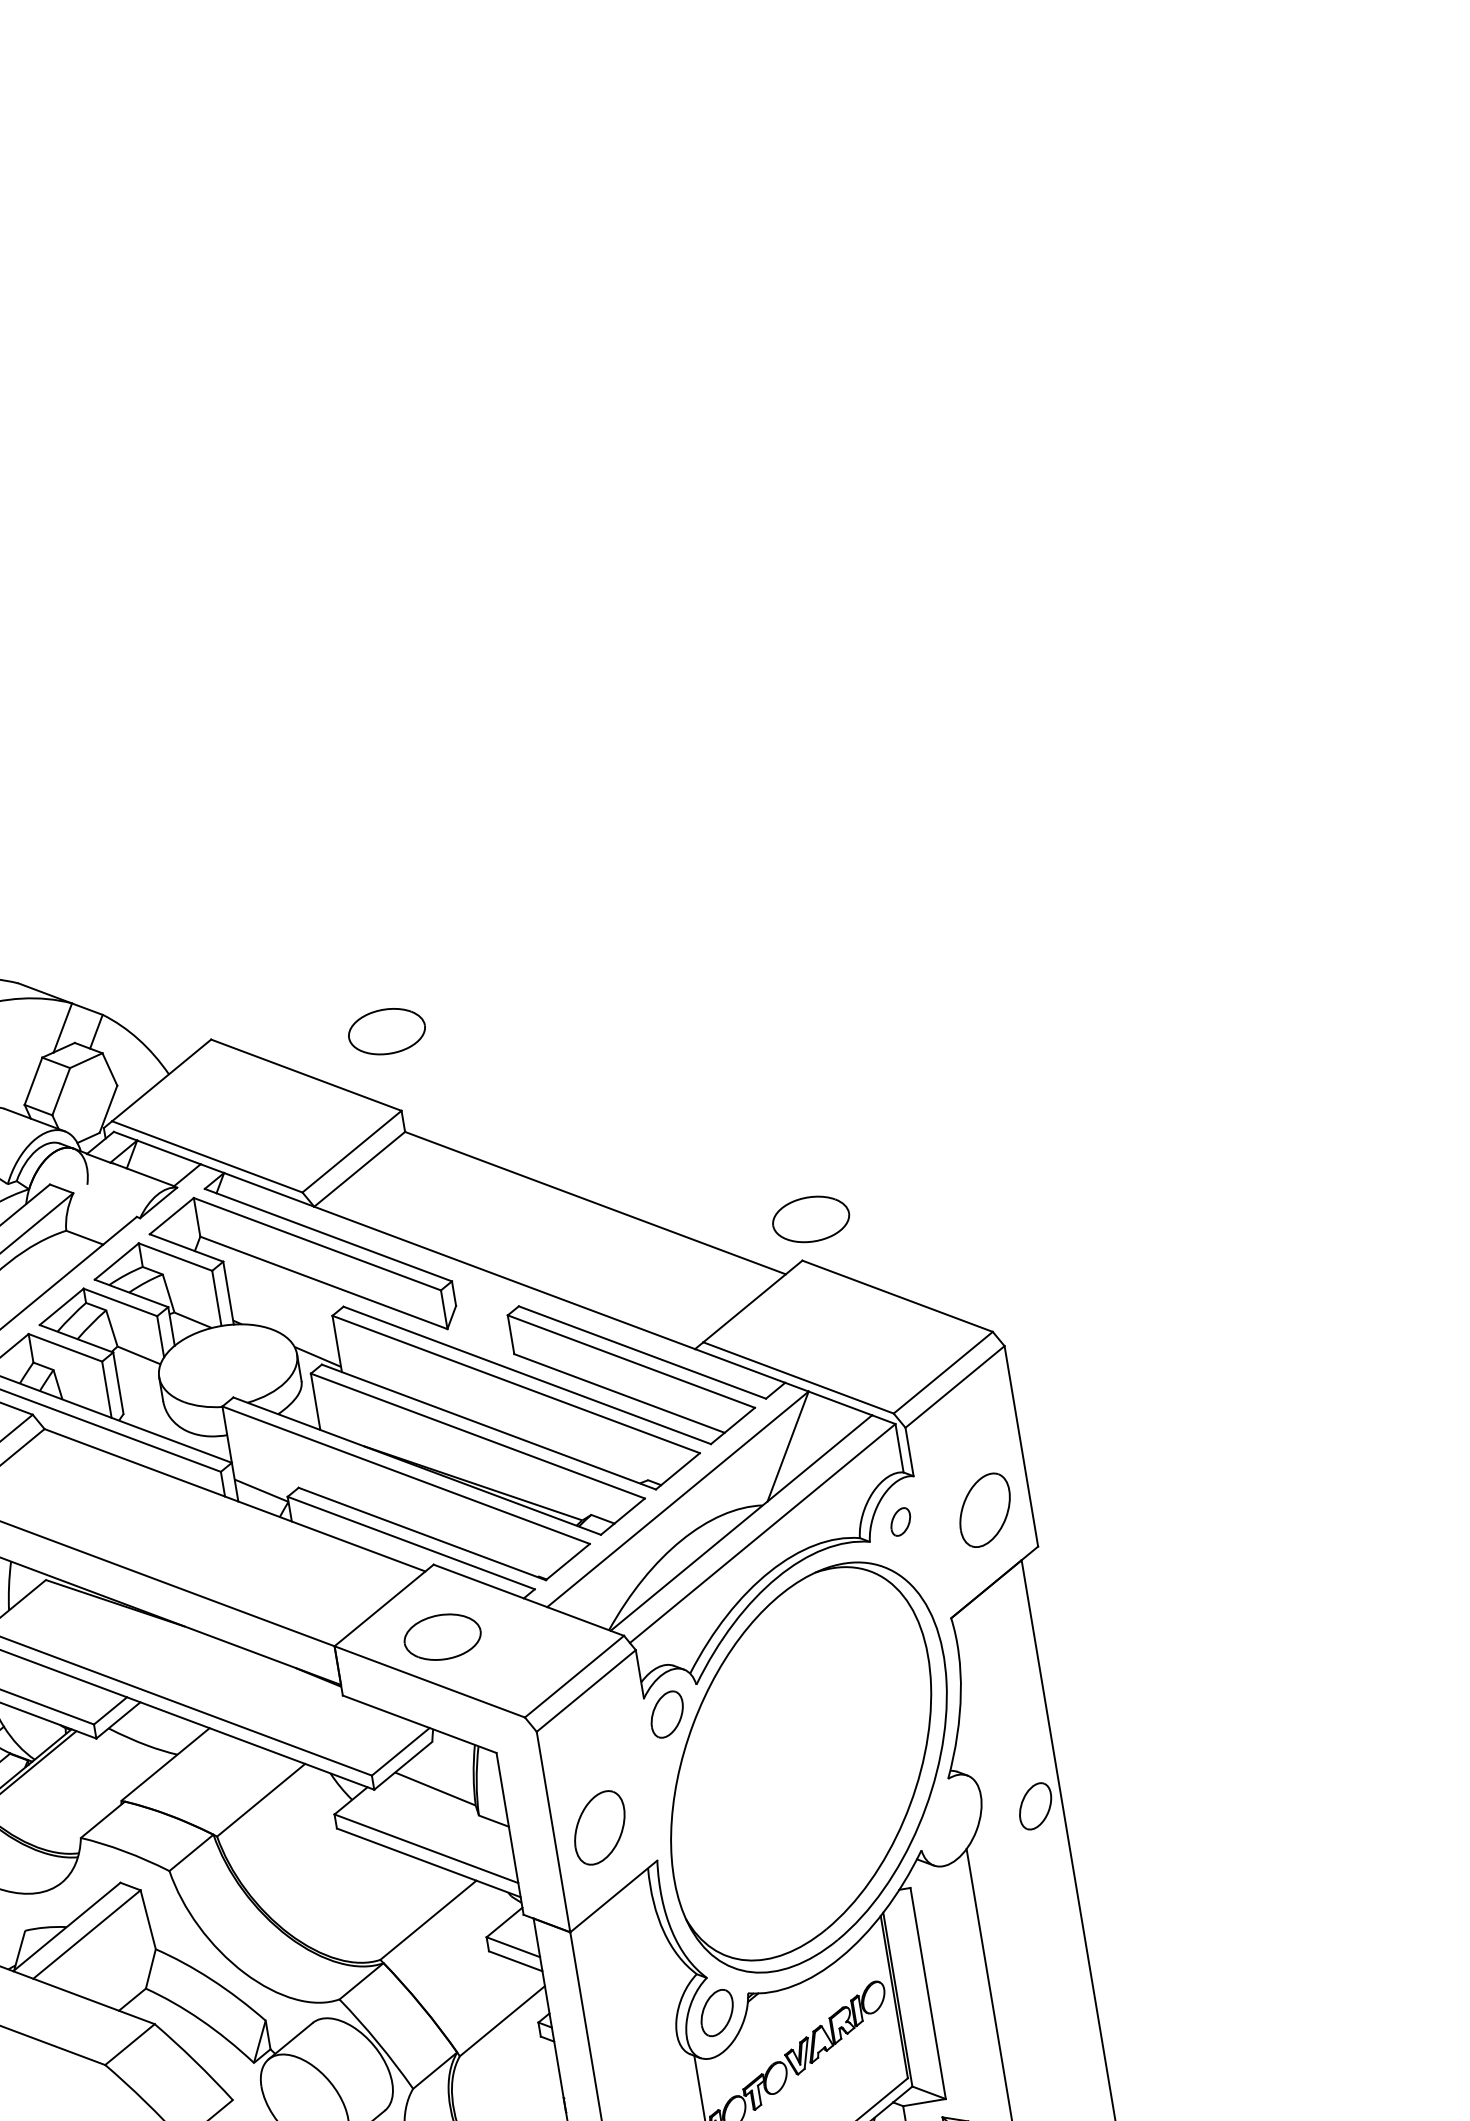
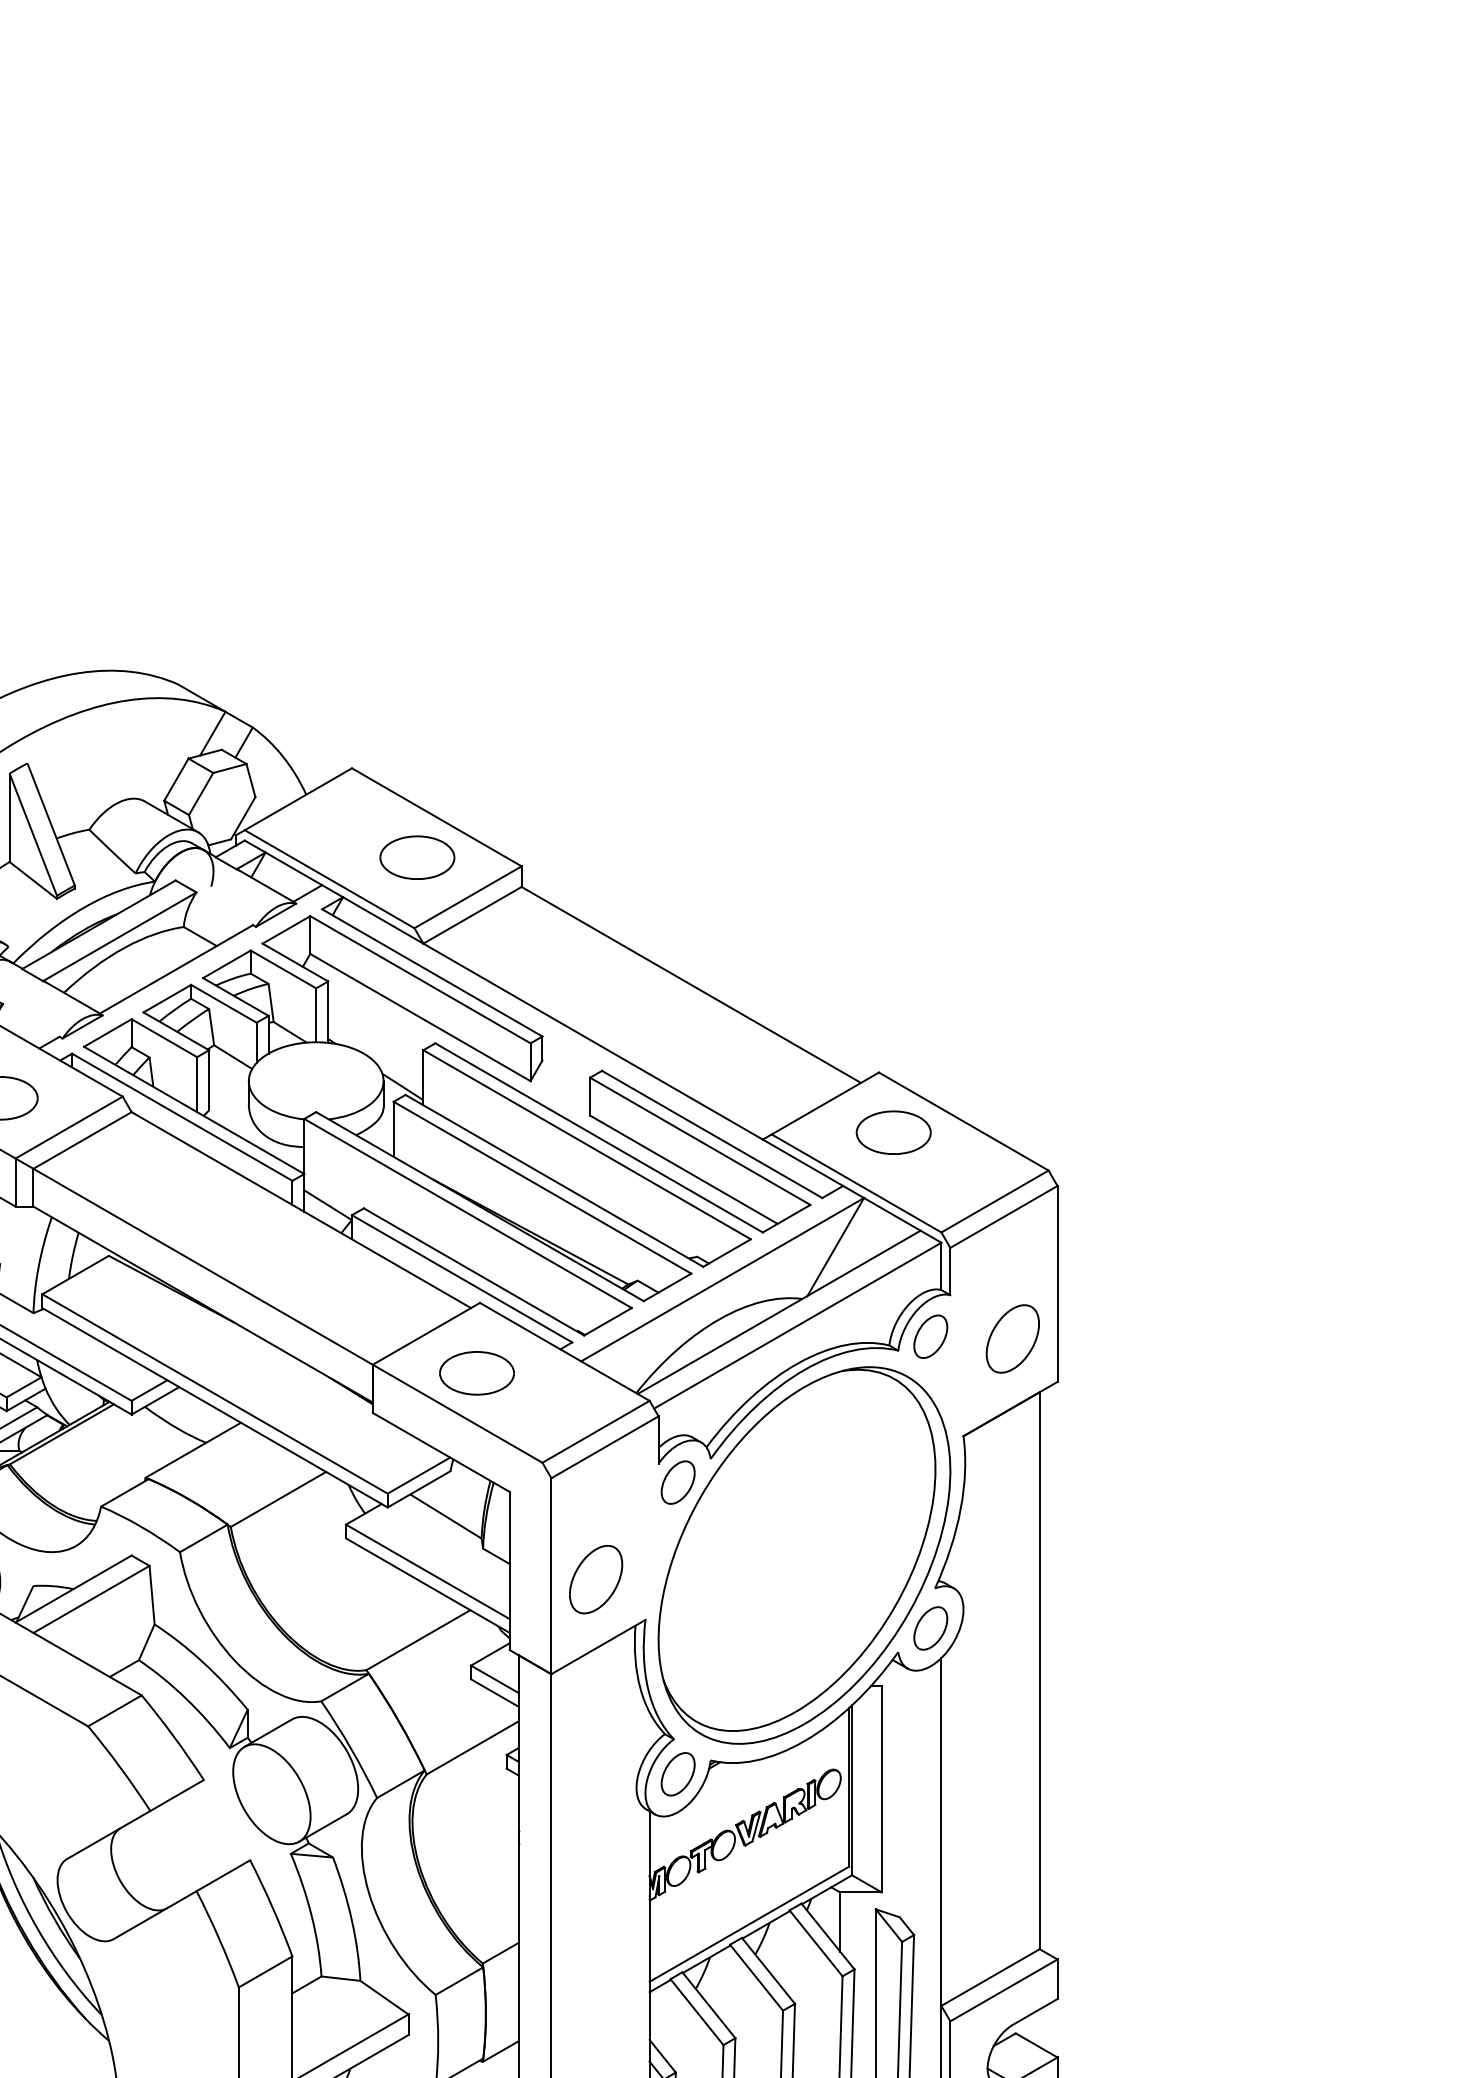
part: (387, 1031) -> (417, 857), moved
part: (810, 1219) -> (893, 1132), moved
part: (900, 1521) -> (930, 1336), size x1.67
part: (1035, 1806) -> (930, 1628), moved

